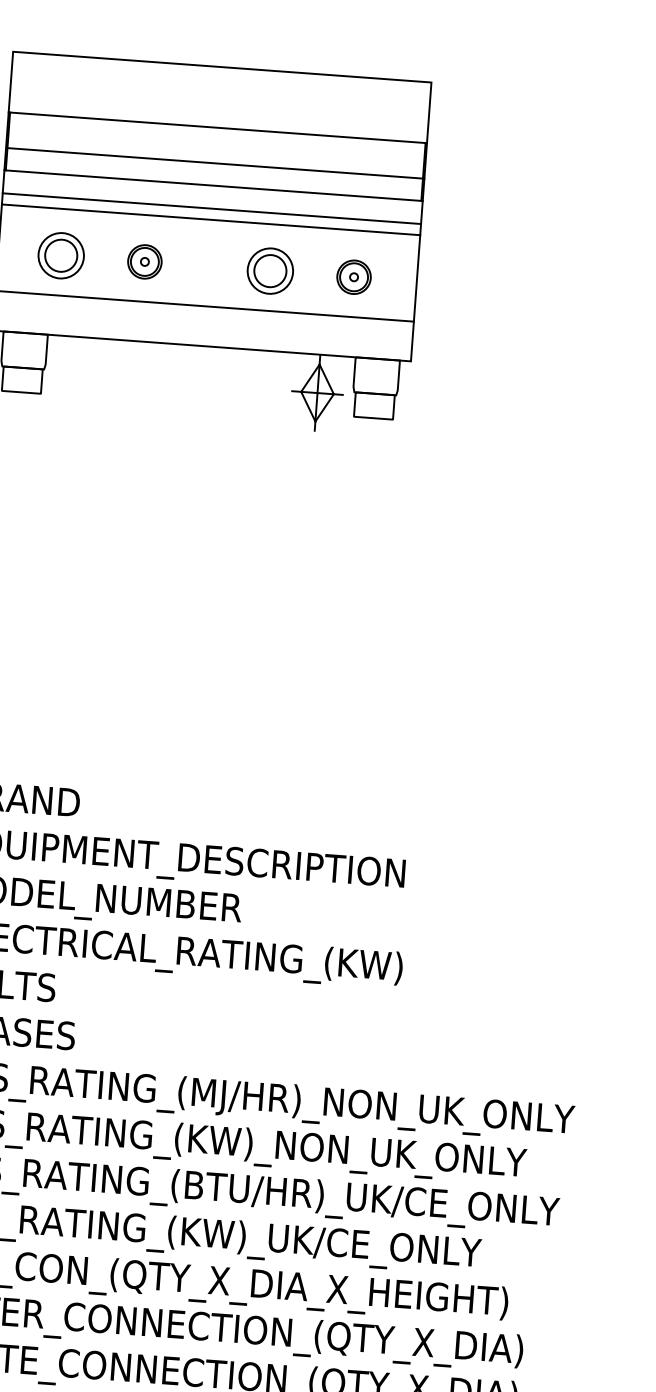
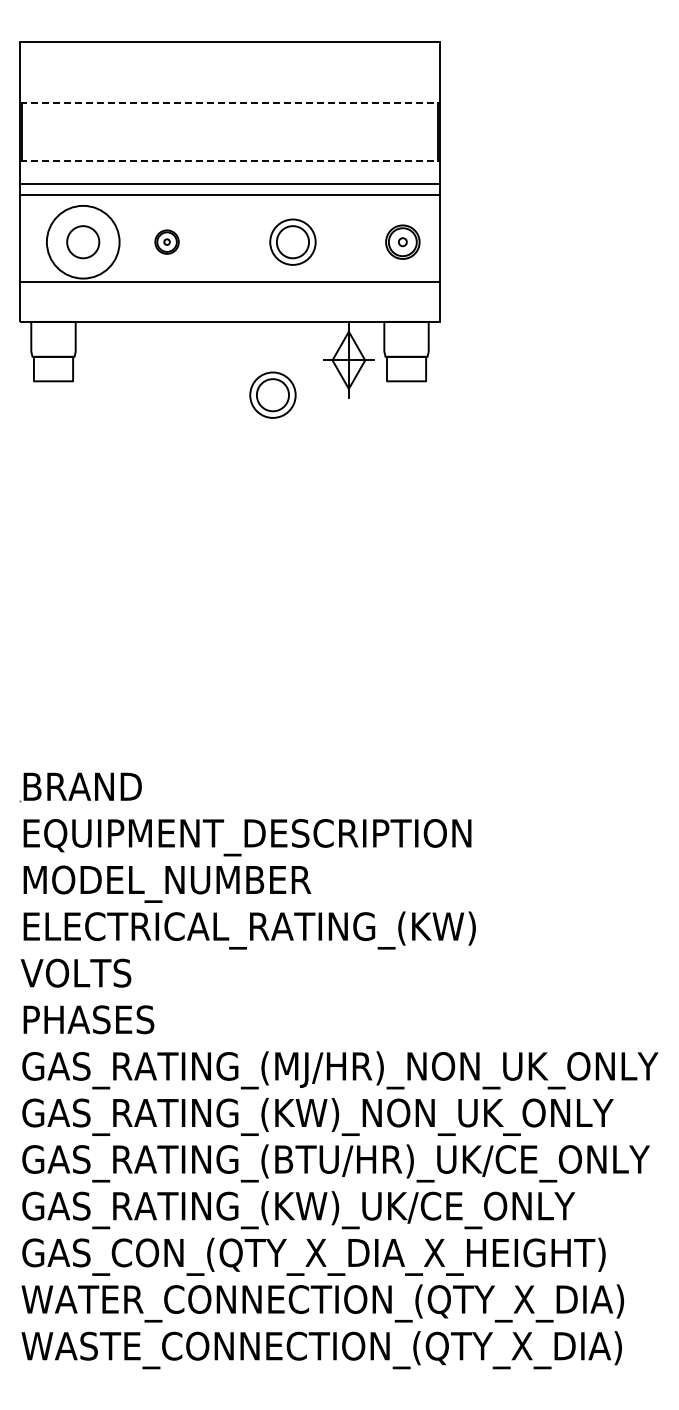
line: (218, 128) -> (230, 103), solid -> dashed
line: (215, 163) -> (230, 138), removed
line: (214, 186) -> (230, 161), solid -> dashed
circle: (60, 255) -> (82, 241), size x1.6
part: (144, 261) -> (166, 241), size x0.7
part: (353, 276) -> (402, 241), moved
part: (238, 421) -> (272, 394), added

